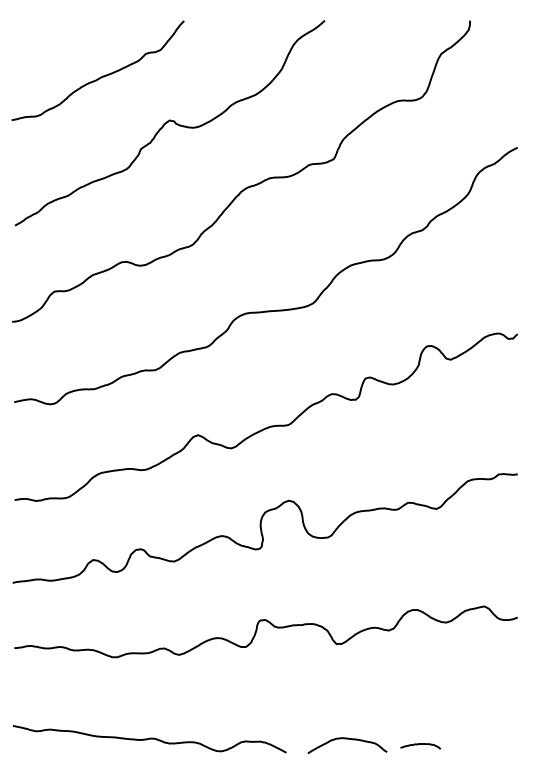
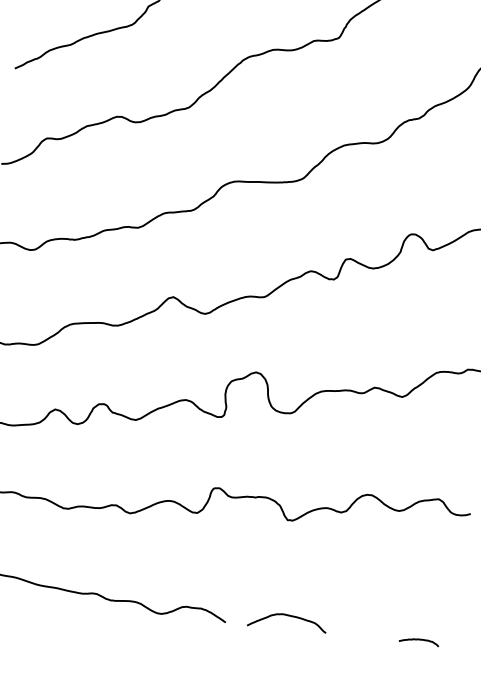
curve: (420, 744) -> (419, 639), moved

